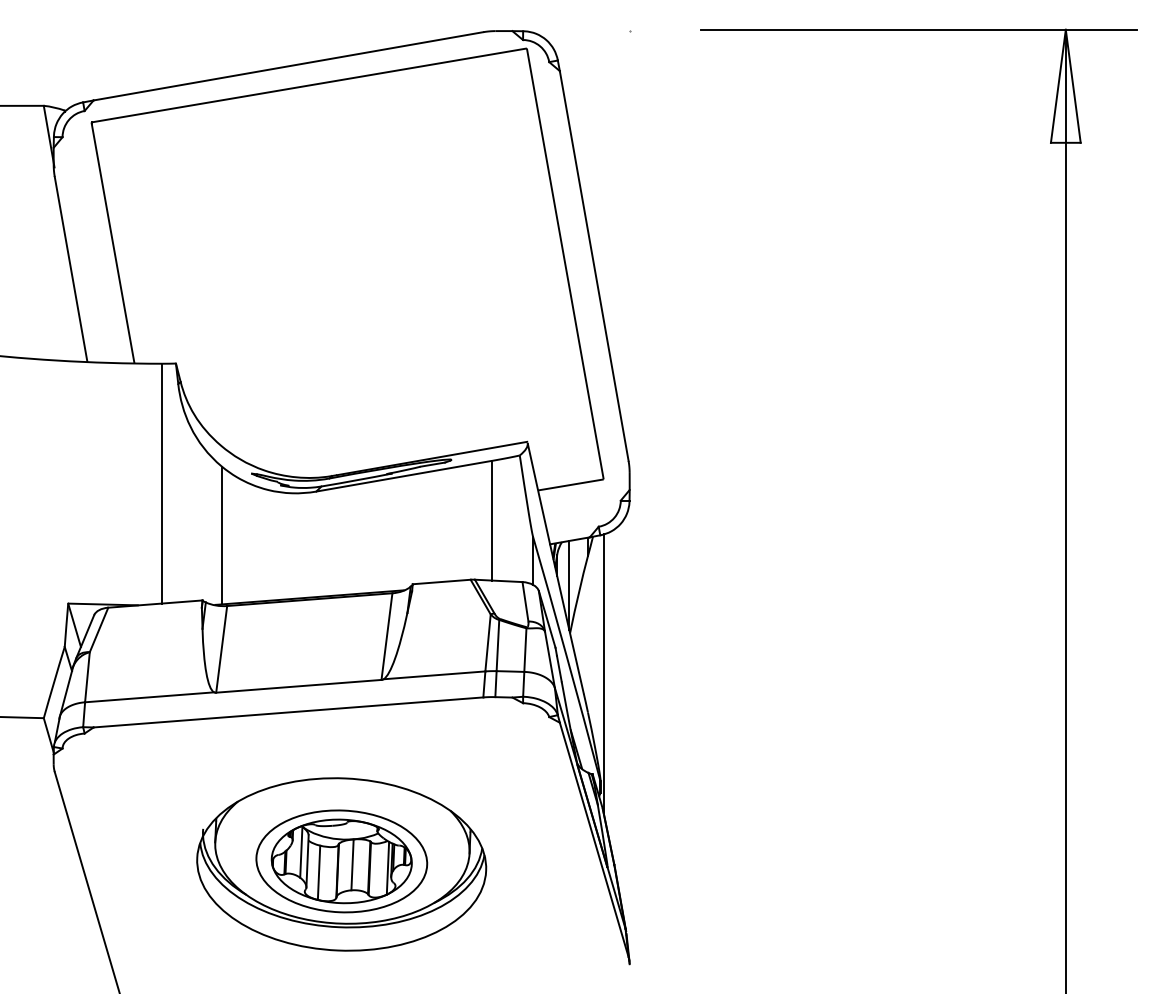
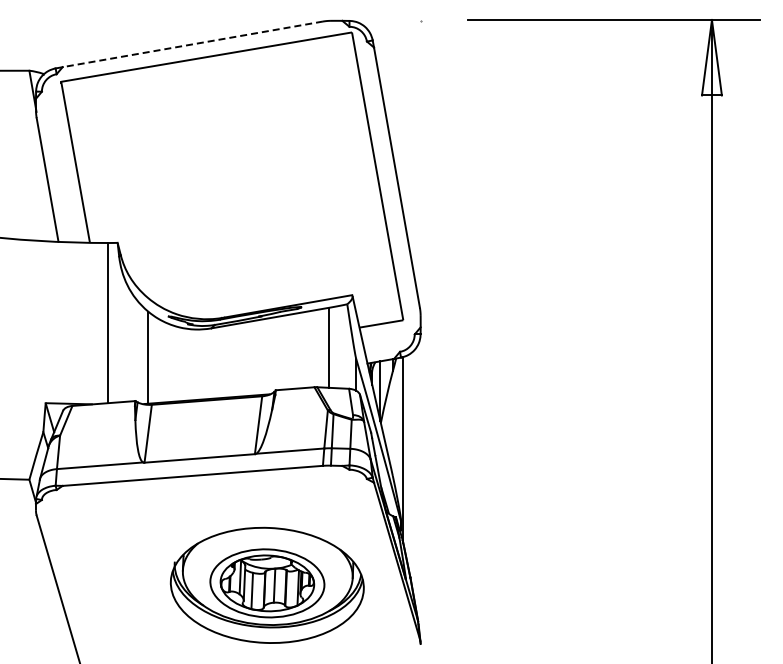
line: (288, 66) -> (192, 44), solid -> dashed
part: (340, 863) -> (266, 584), moved

